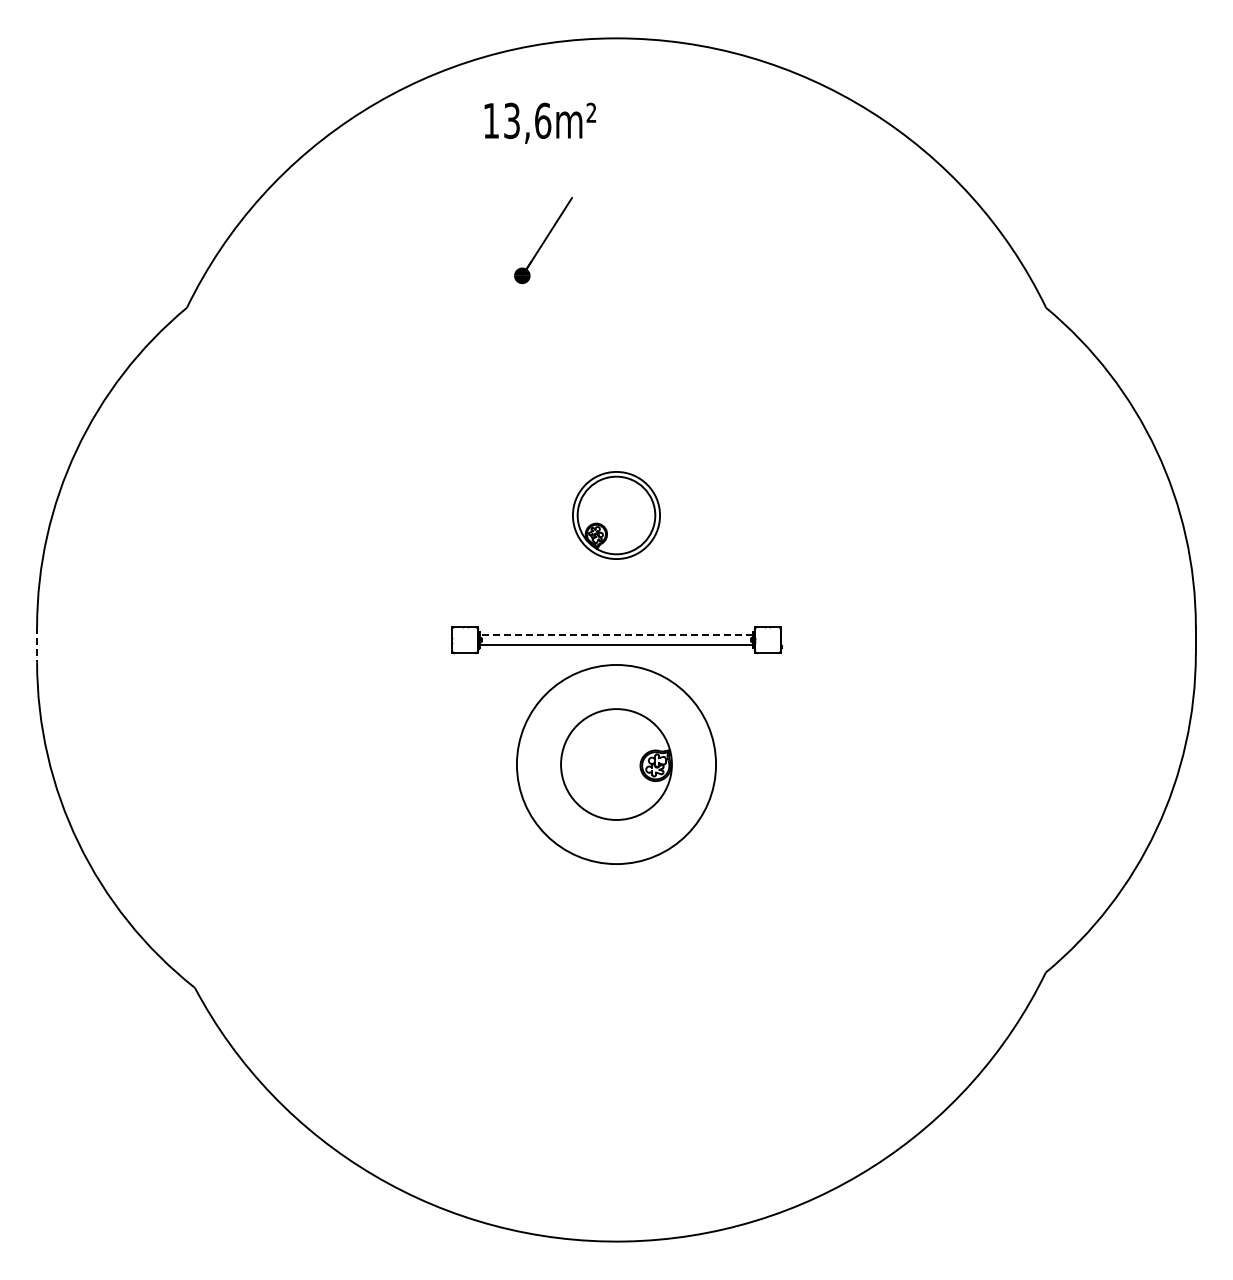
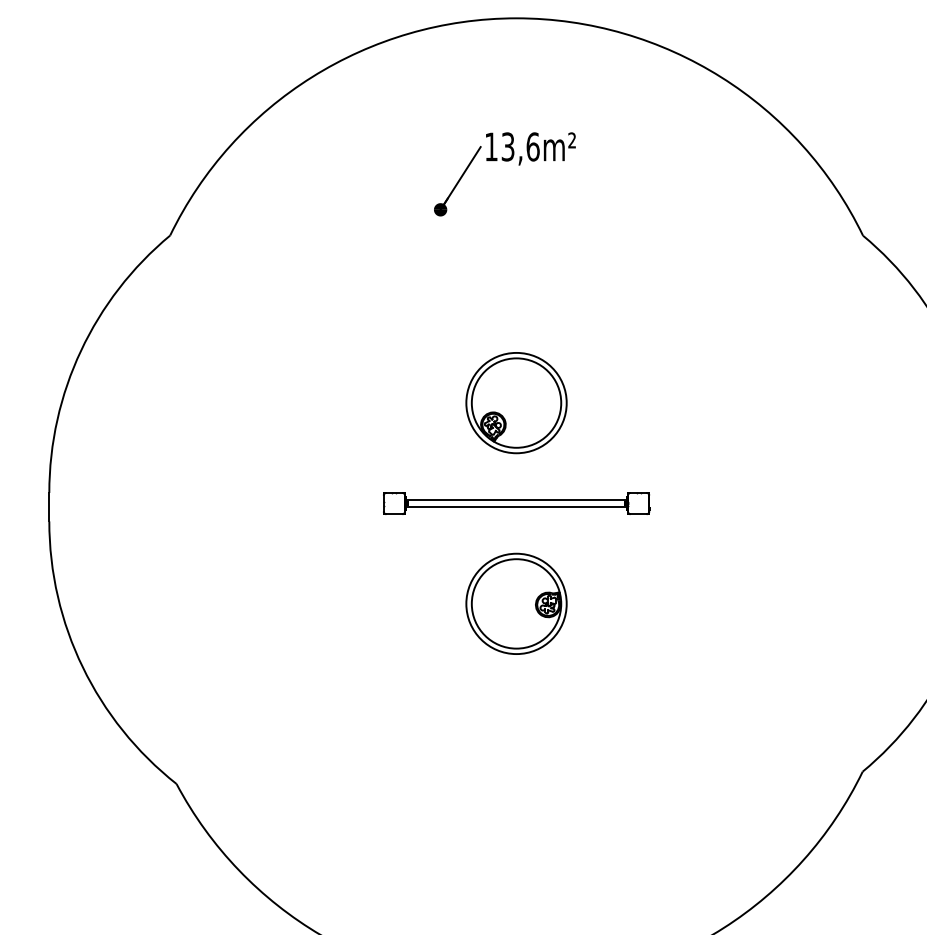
text: (540, 122) -> (531, 148), moved
part: (616, 515) -> (516, 403), size x1.43
line: (616, 635) -> (516, 499), dashed -> solid
line: (37, 644) -> (49, 507), dashed -> solid
circle: (616, 764) -> (516, 603), size x0.62

